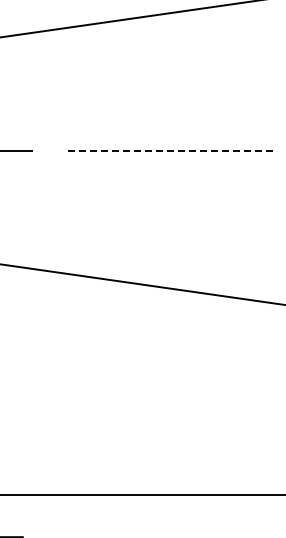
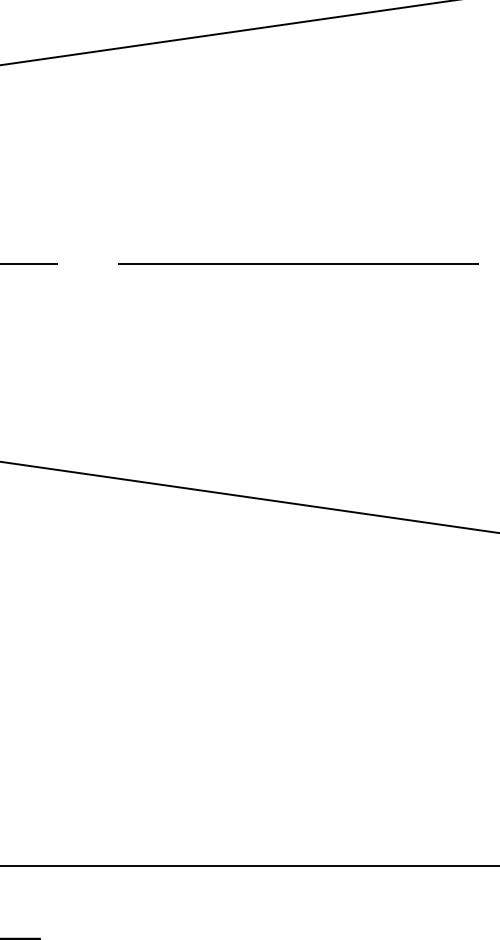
line: (171, 150) -> (299, 262), dashed -> solid

